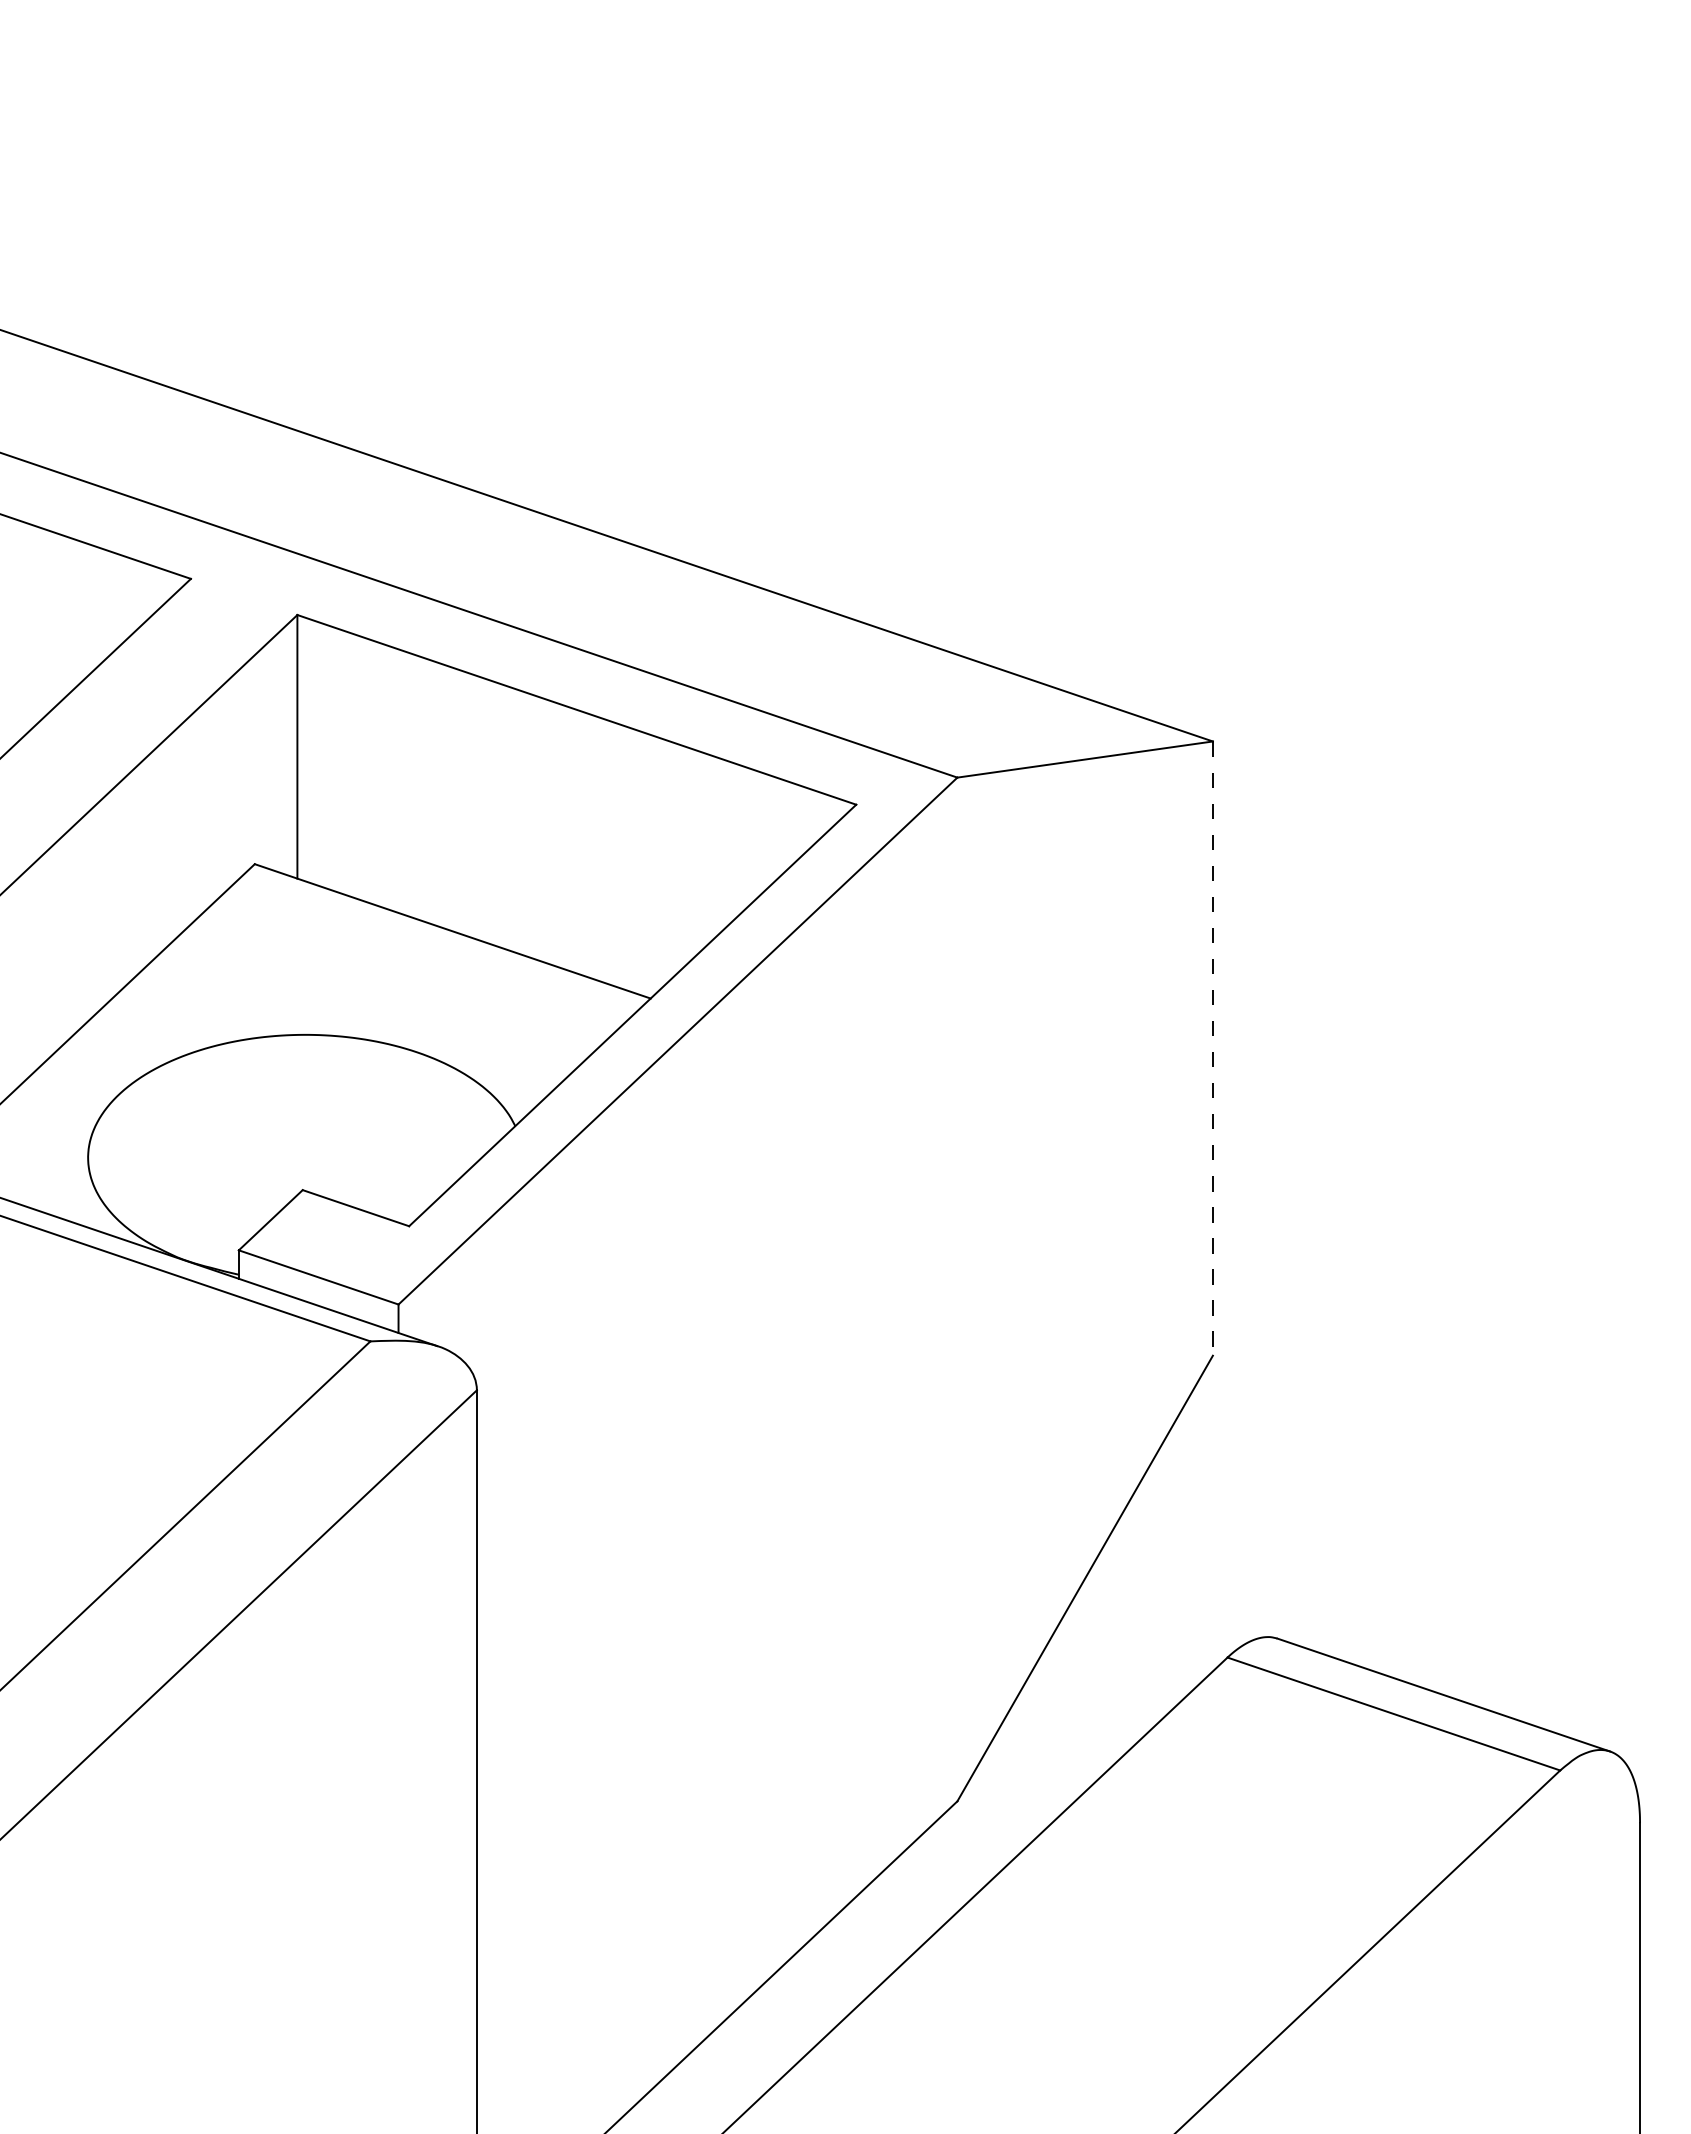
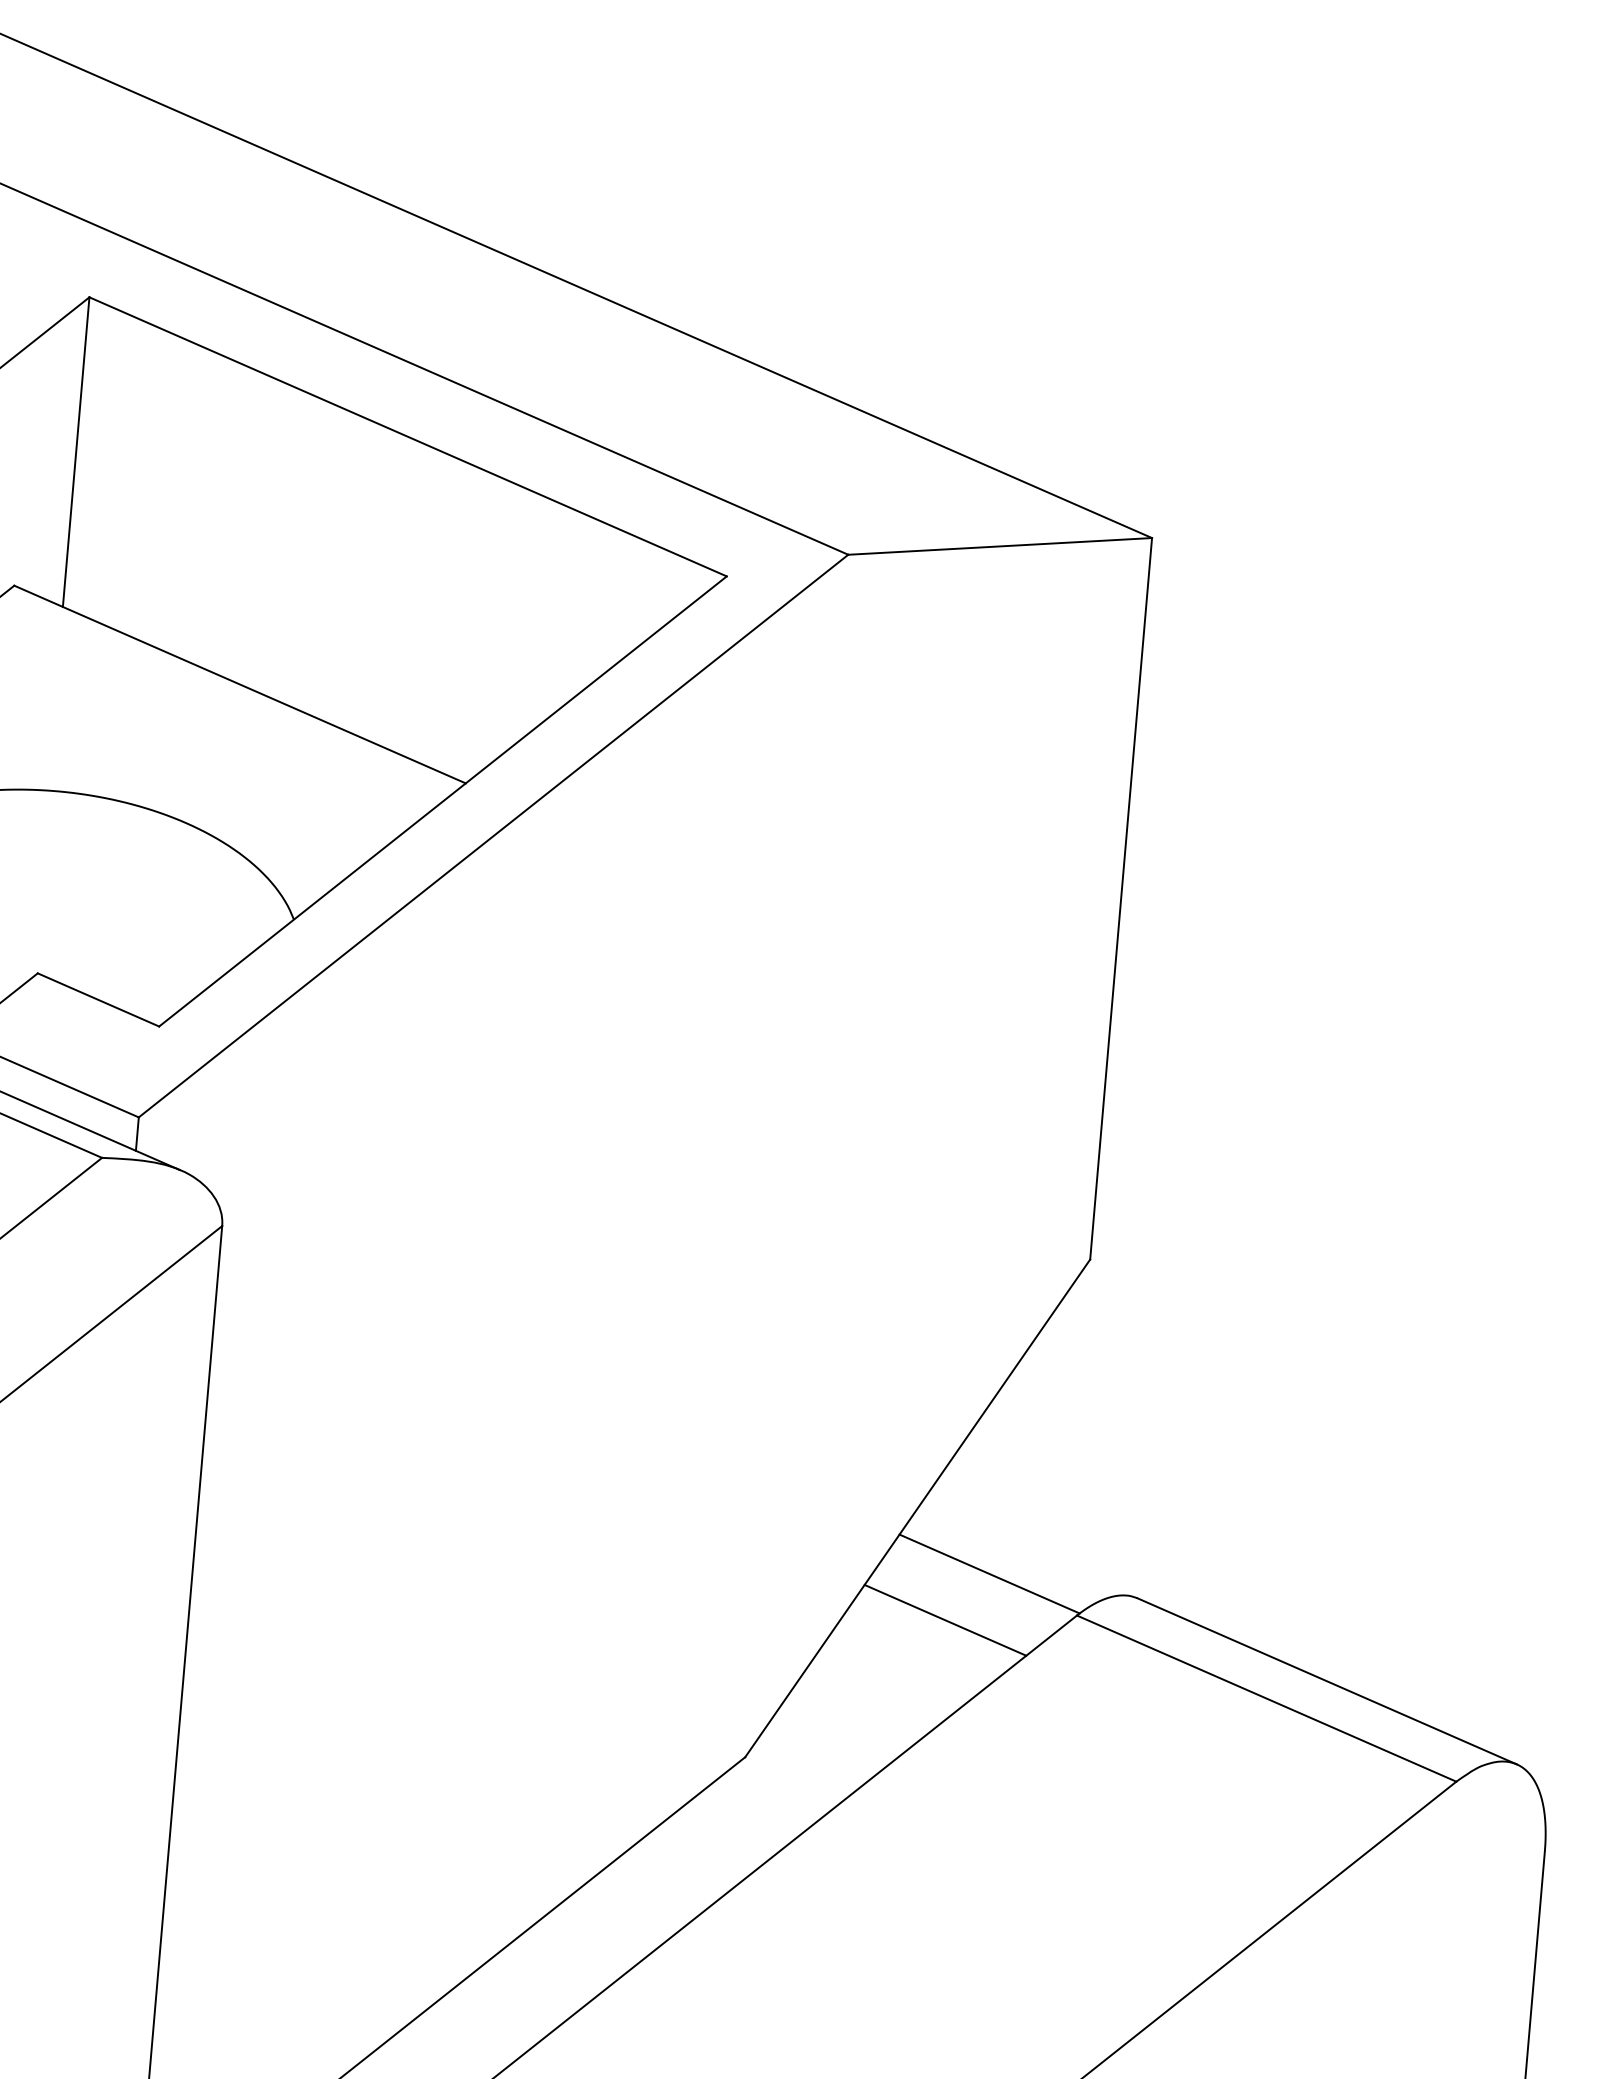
line: (1212, 1049) -> (1120, 899), dashed -> solid
line: (1150, 1628) -> (989, 1573), added
line: (1116, 1671) -> (945, 1620), added

